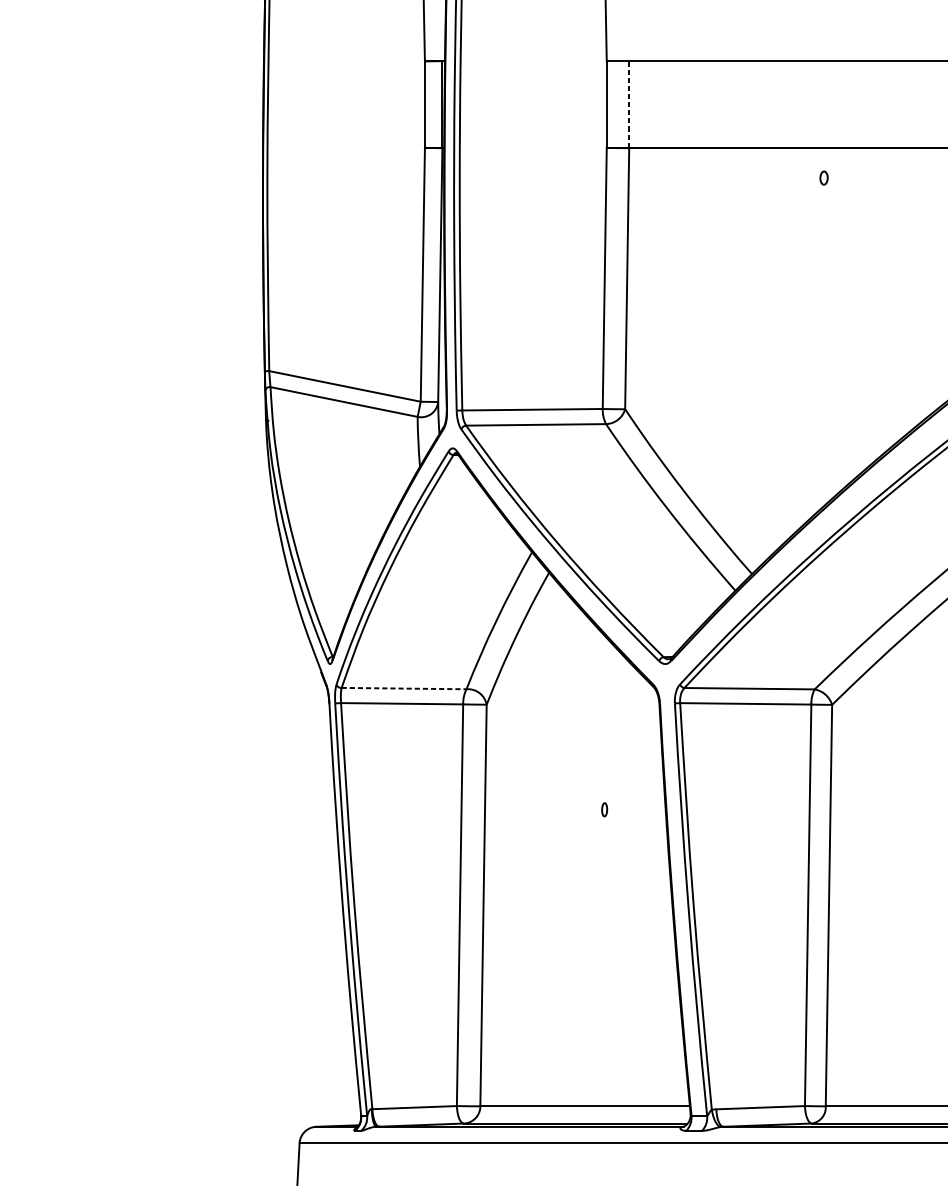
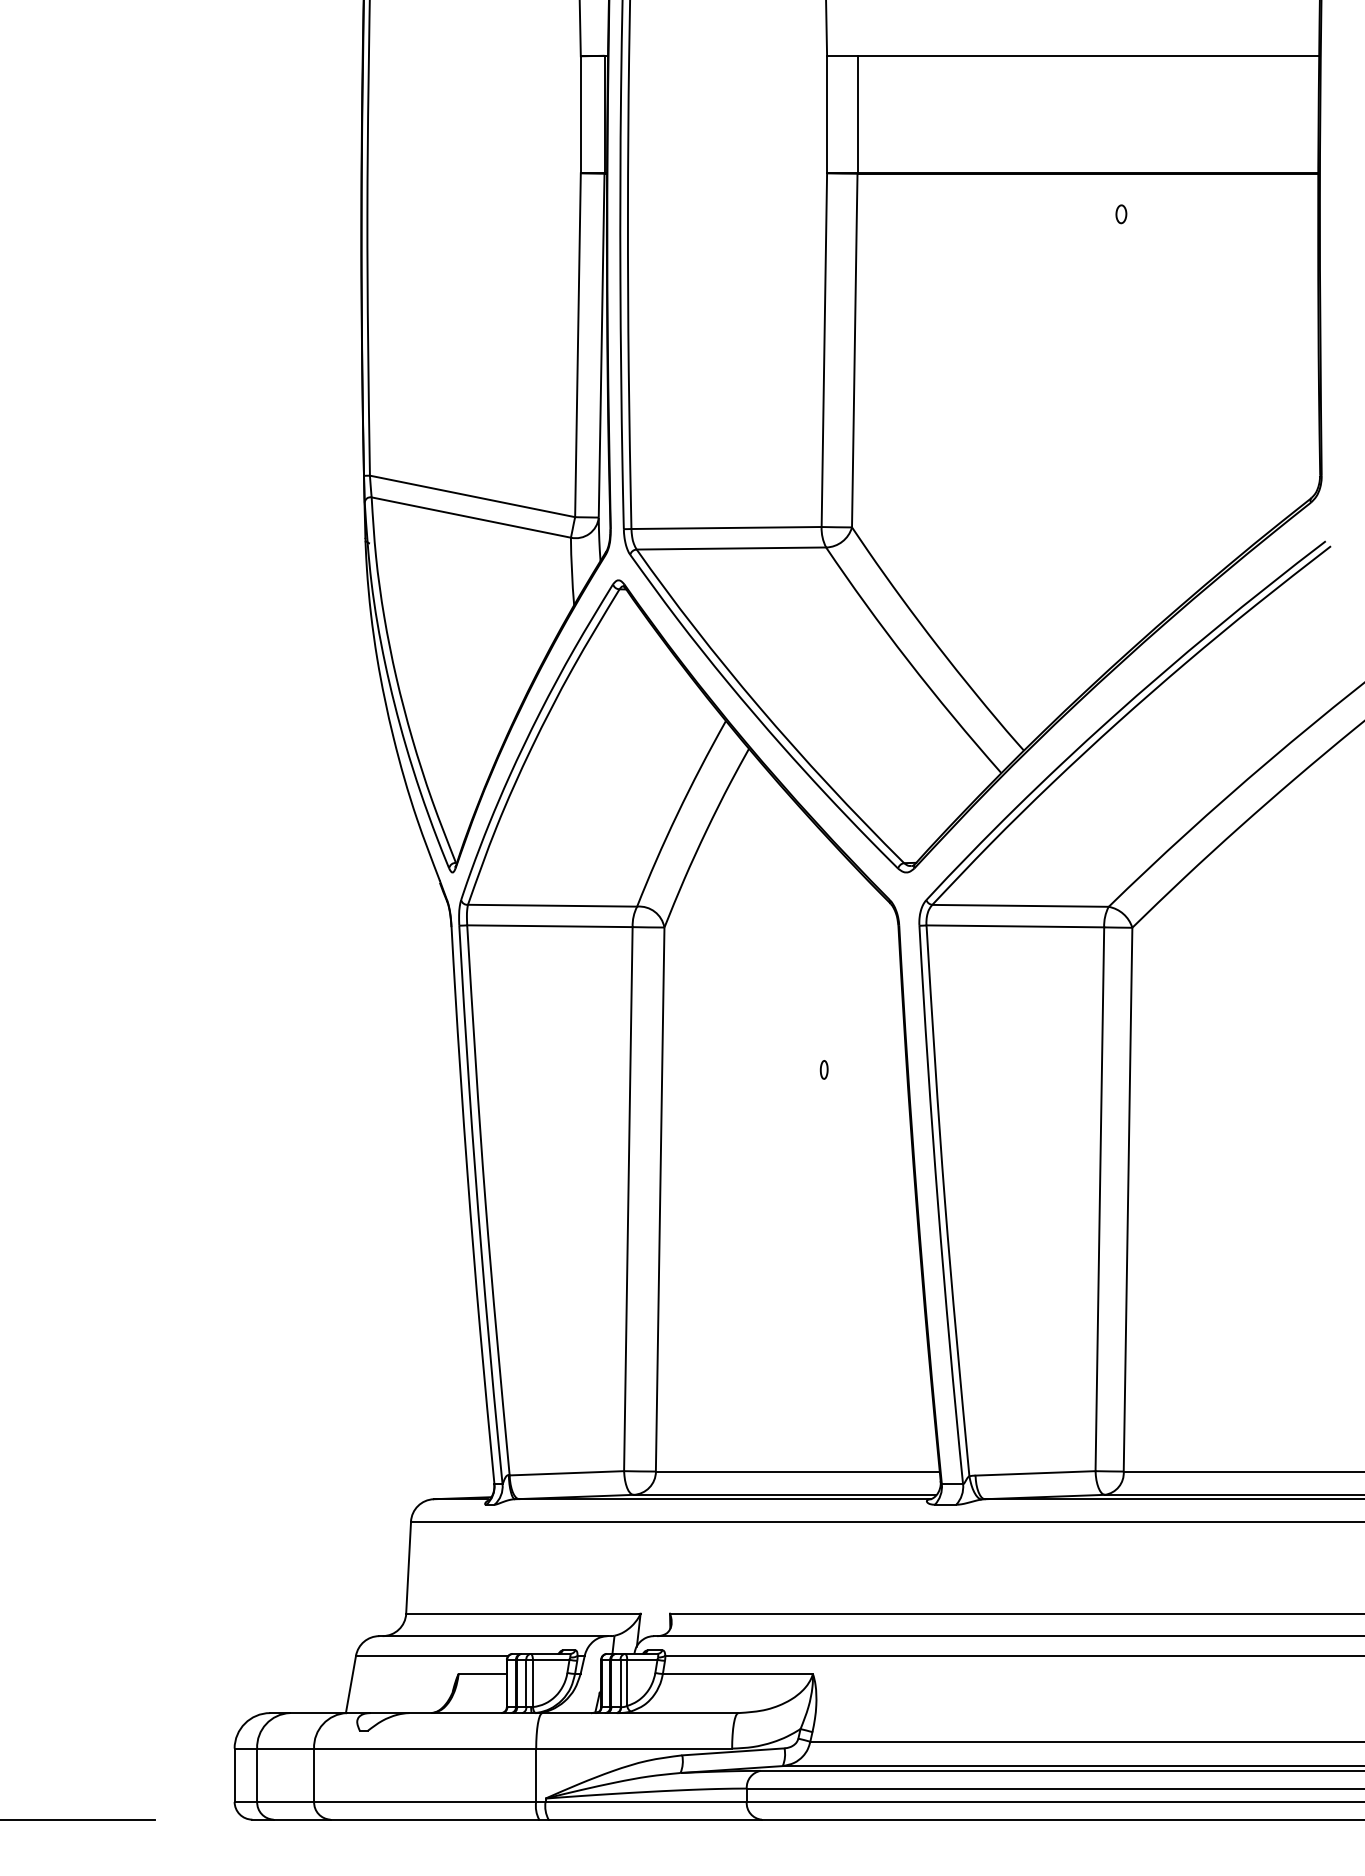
line: (629, 104) -> (857, 114), dashed -> solid
line: (404, 688) -> (552, 905), dashed -> solid

